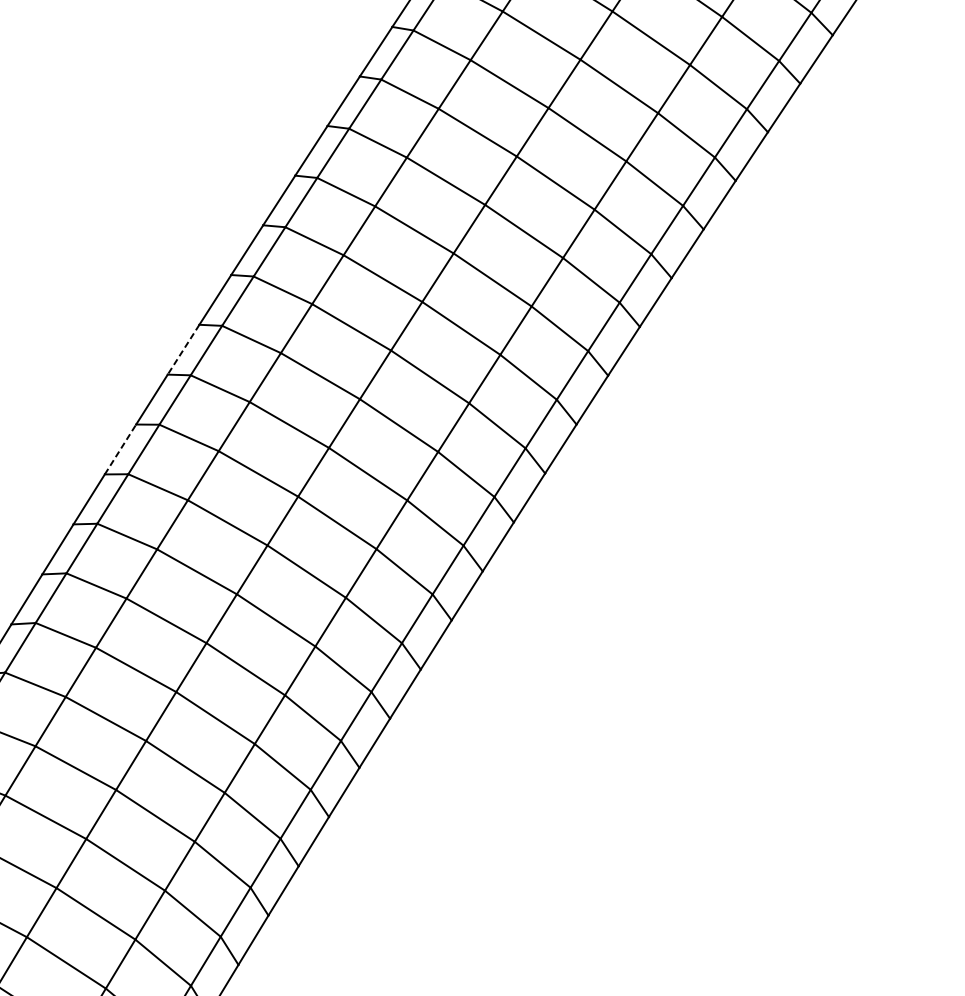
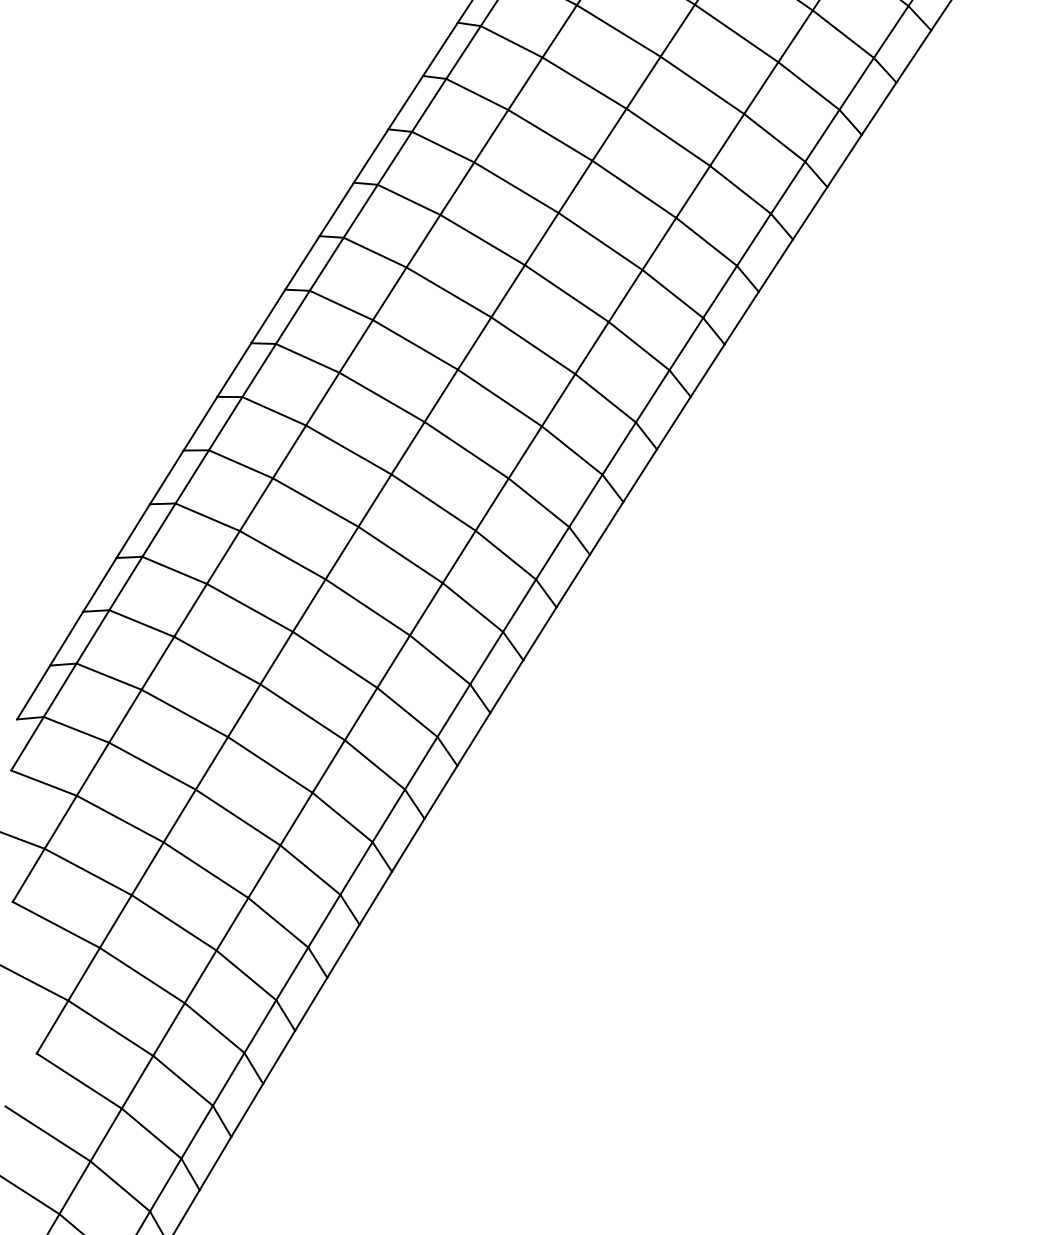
line: (183, 349) -> (268, 316), dashed -> solid
line: (120, 449) -> (200, 423), dashed -> solid

